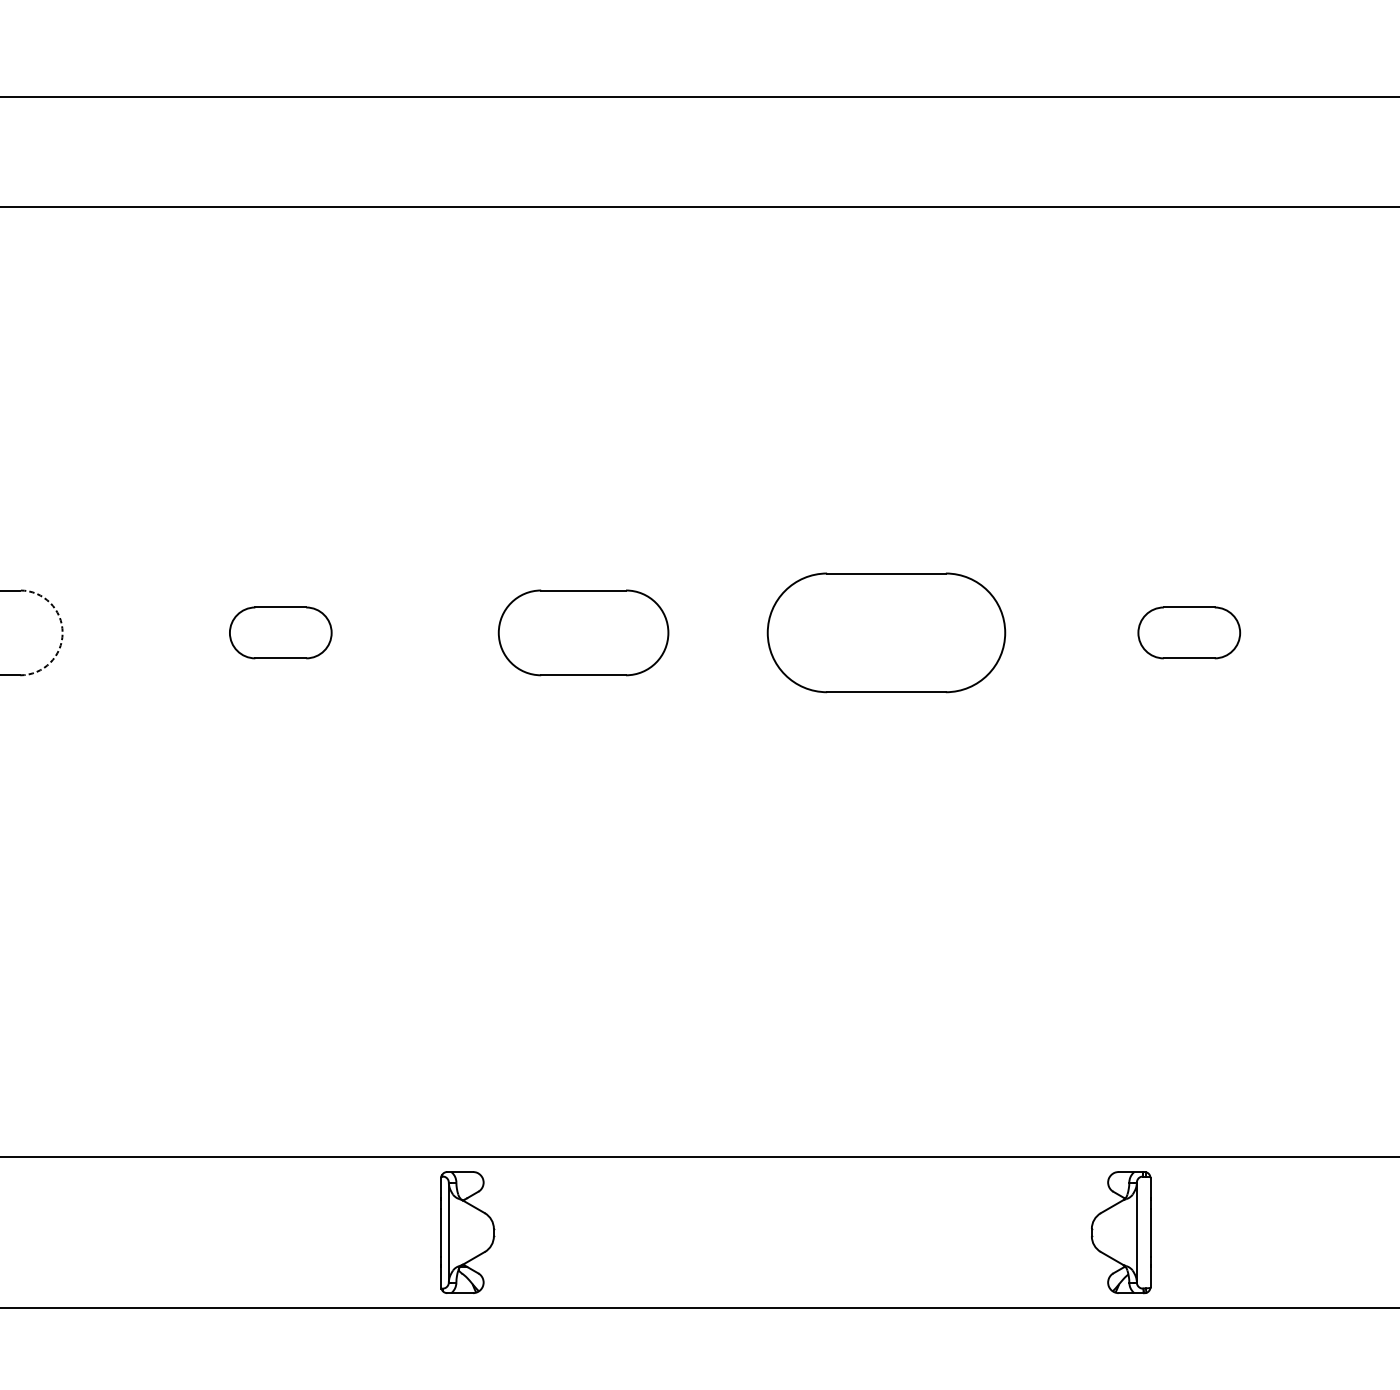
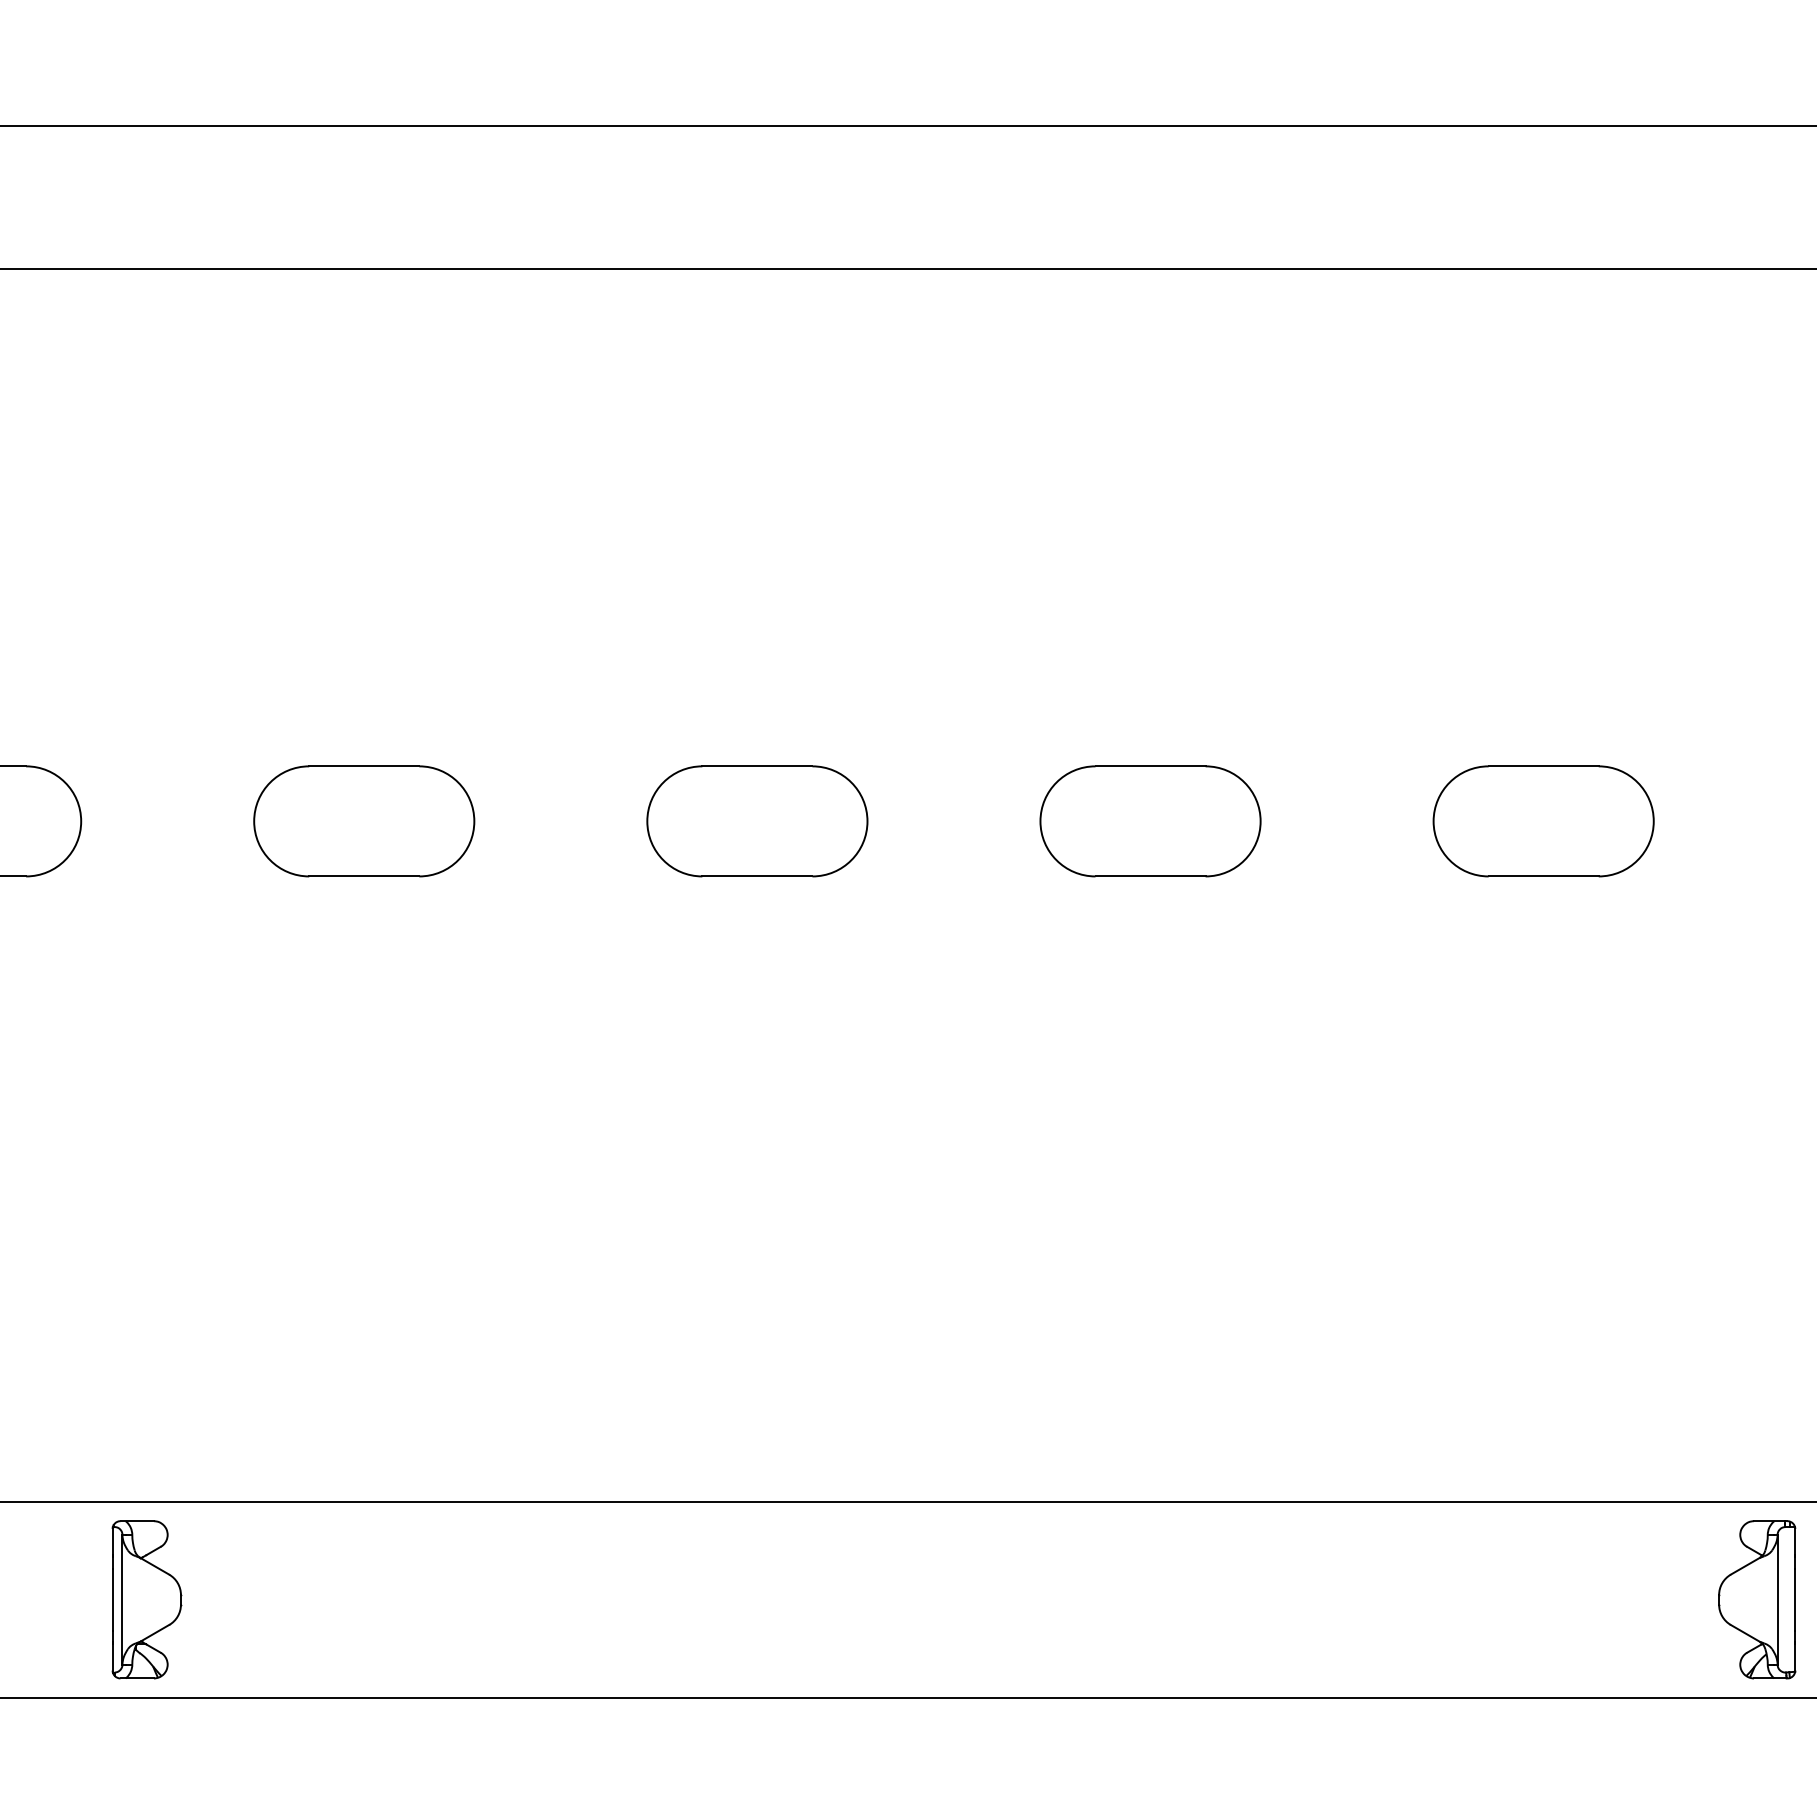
arc: (62, 632) -> (81, 821), dashed -> solid
part: (280, 632) -> (364, 821), size x1.67
part: (886, 632) -> (1150, 821), size x0.71
part: (1189, 632) -> (1543, 821), size x1.67
part: (467, 1232) -> (146, 1599), moved
part: (1121, 1232) -> (1757, 1599), moved

